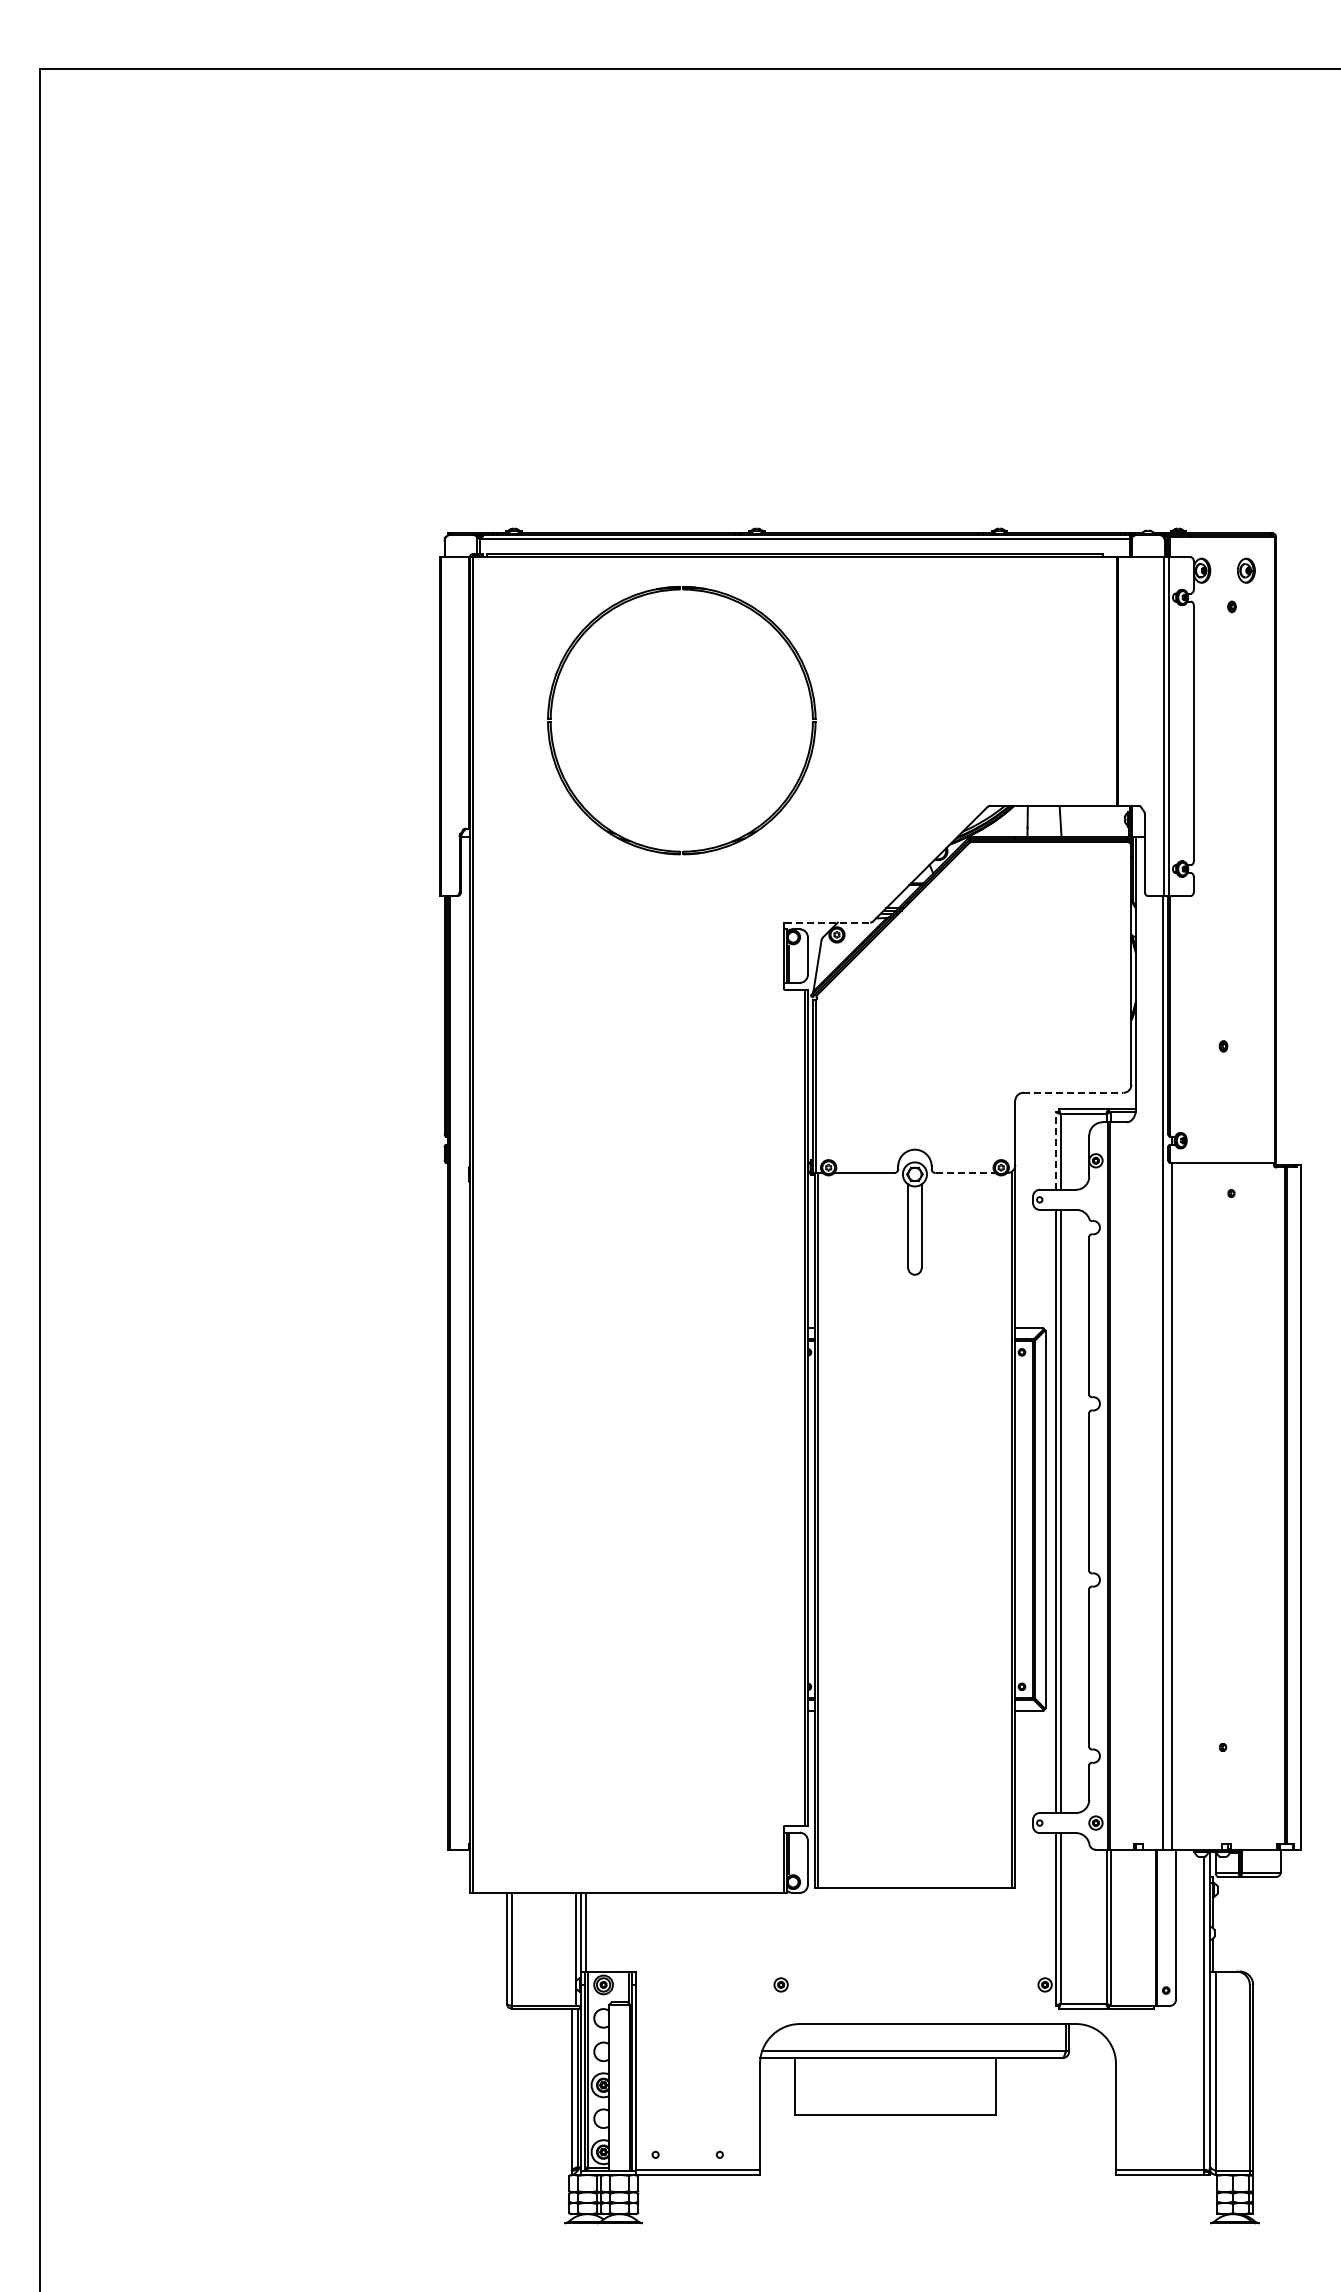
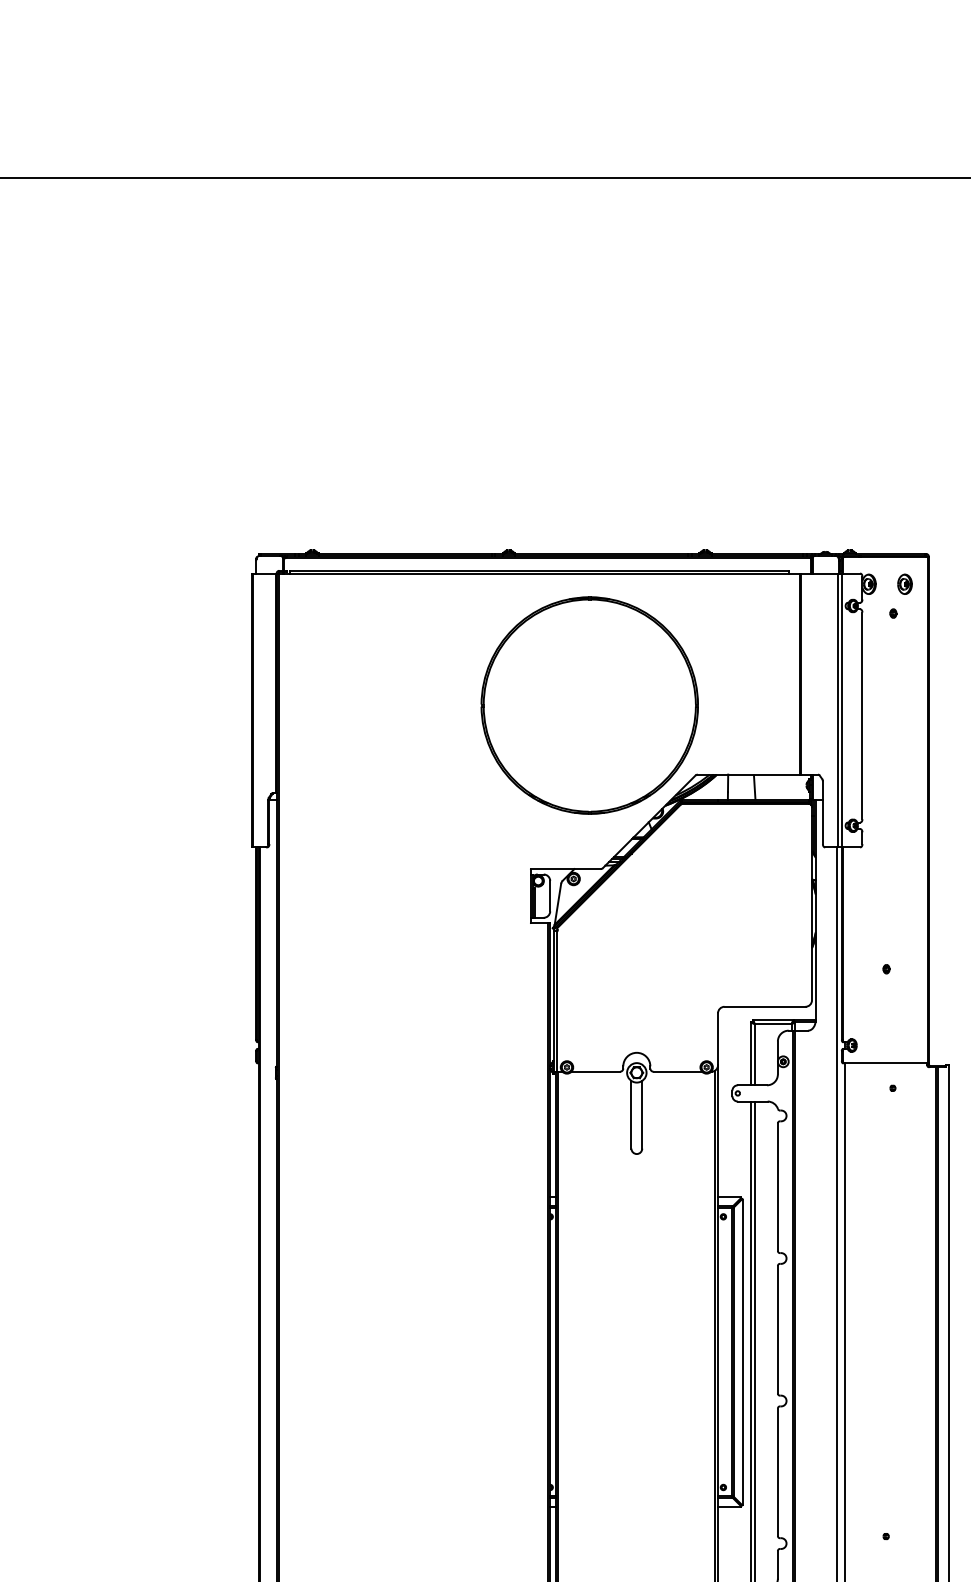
part: (590, 628) -> (515, 631), moved
line: (827, 922) -> (566, 868), dashed -> solid
line: (1073, 1092) -> (765, 1006), dashed -> solid
line: (1055, 1150) -> (750, 1053), dashed -> solid
line: (966, 1173) -> (678, 1072), dashed -> solid

